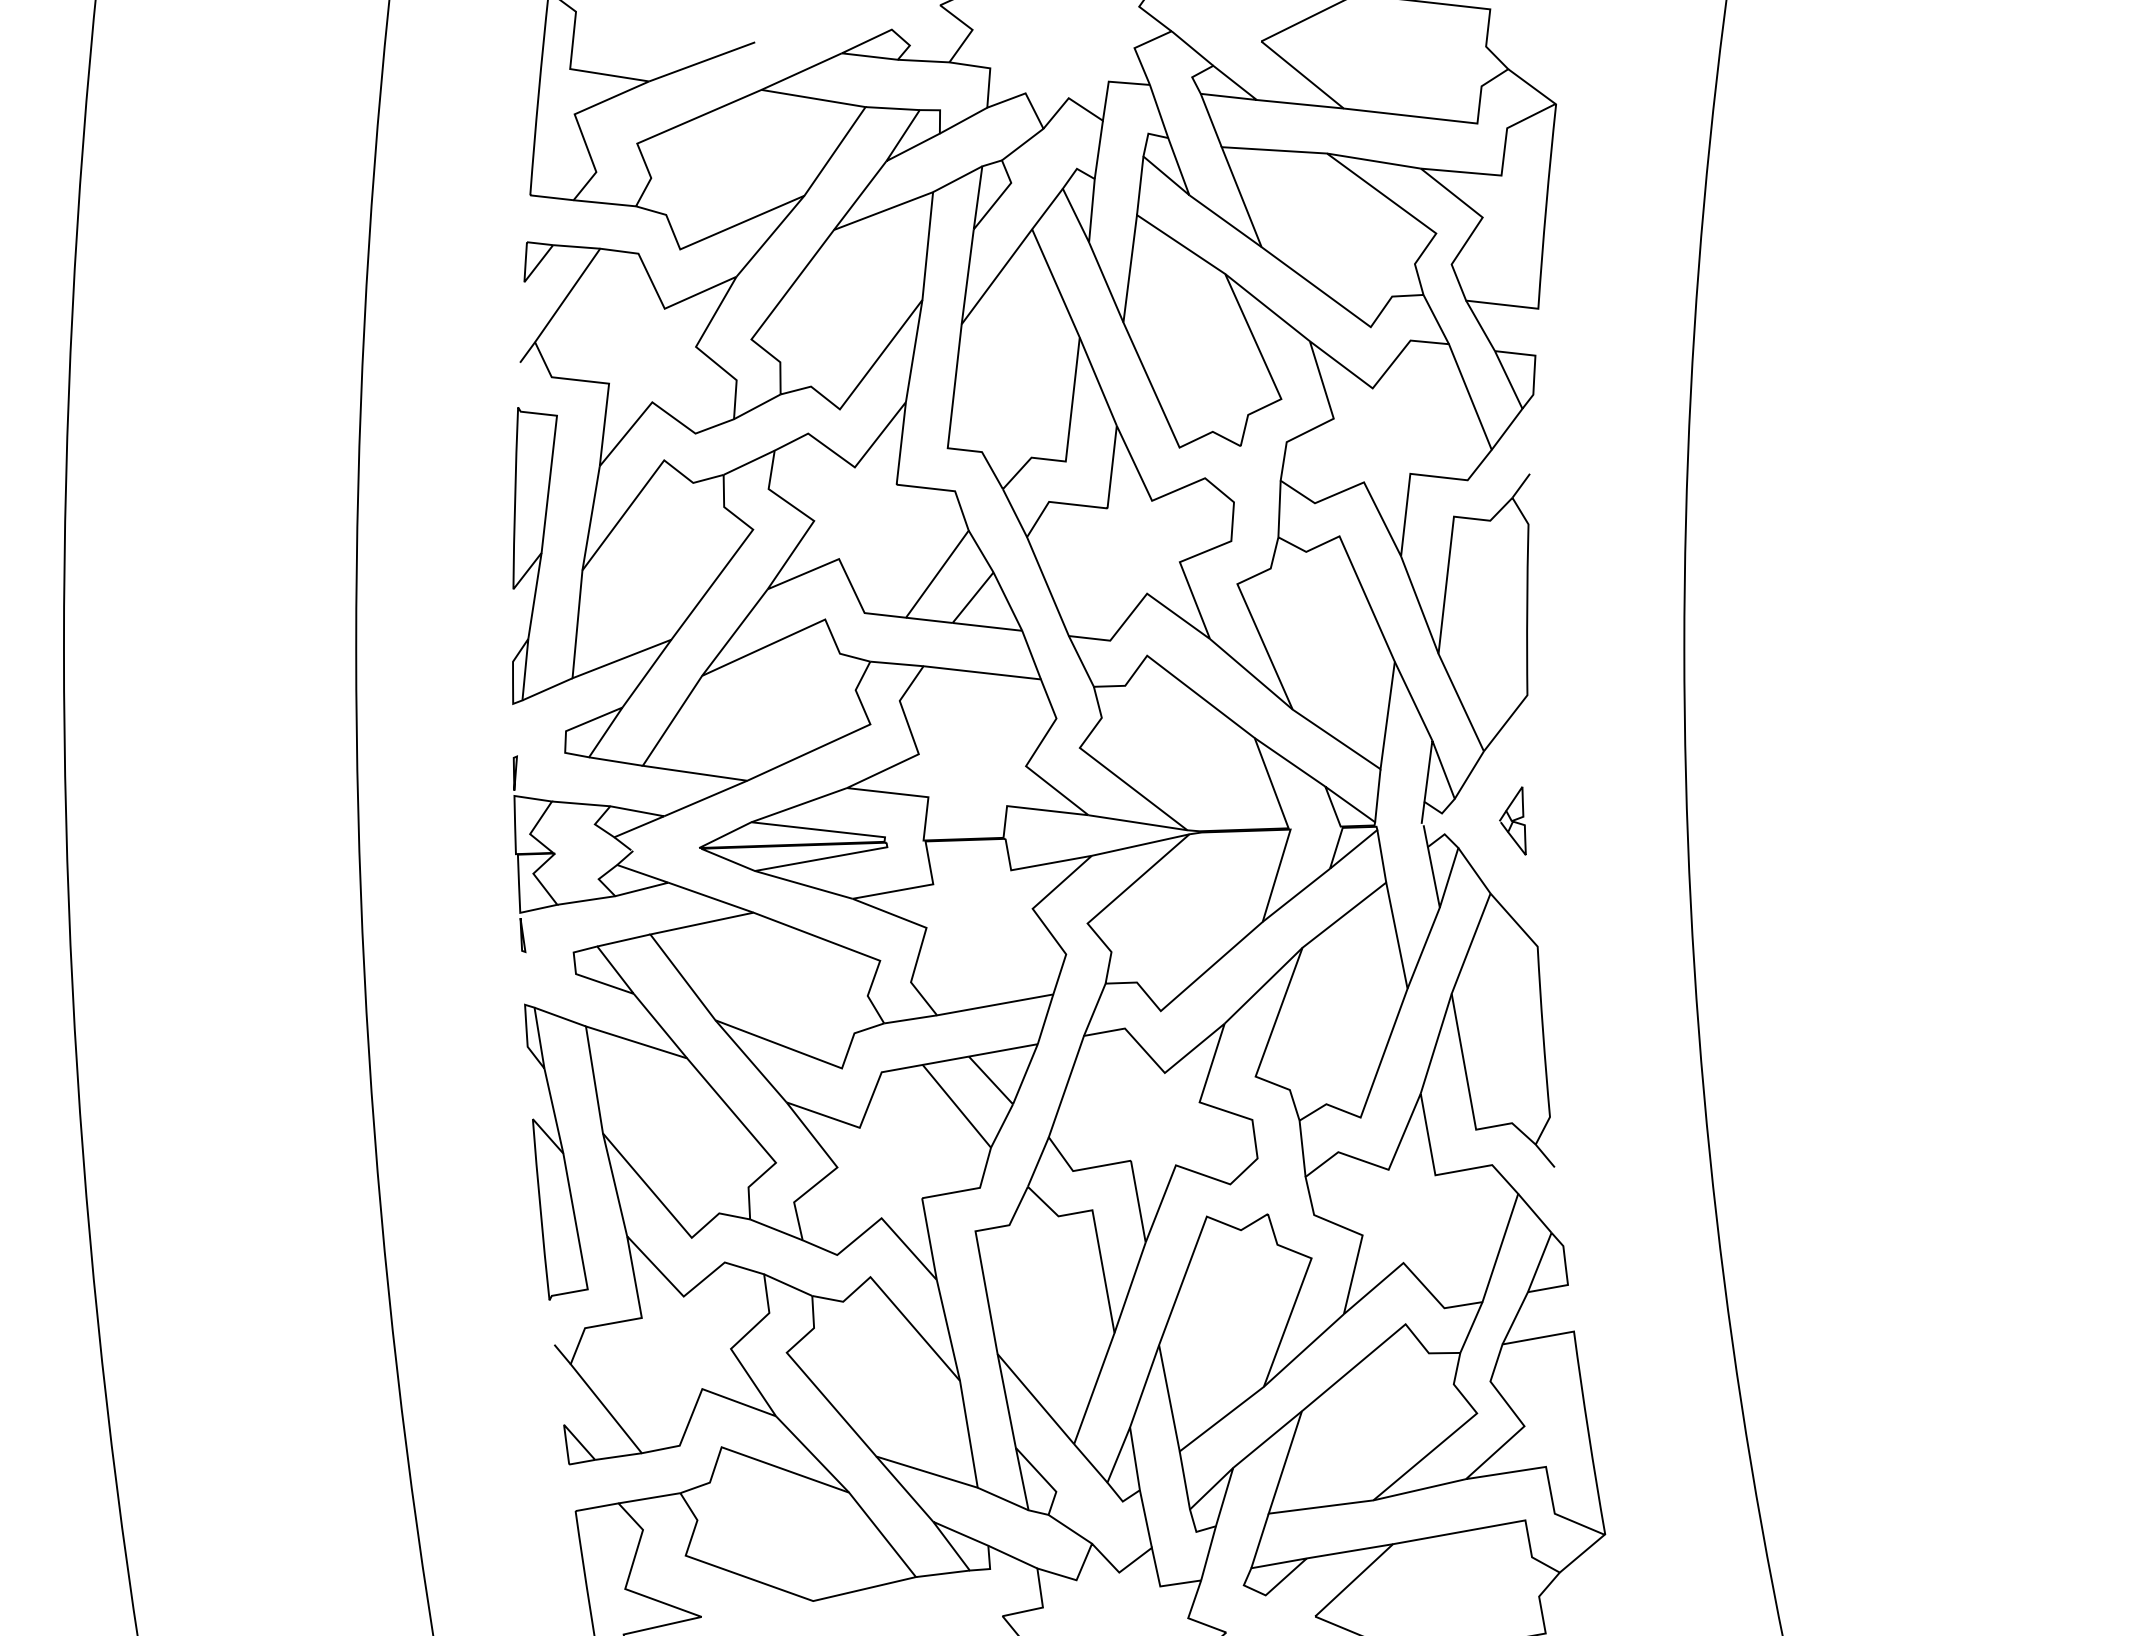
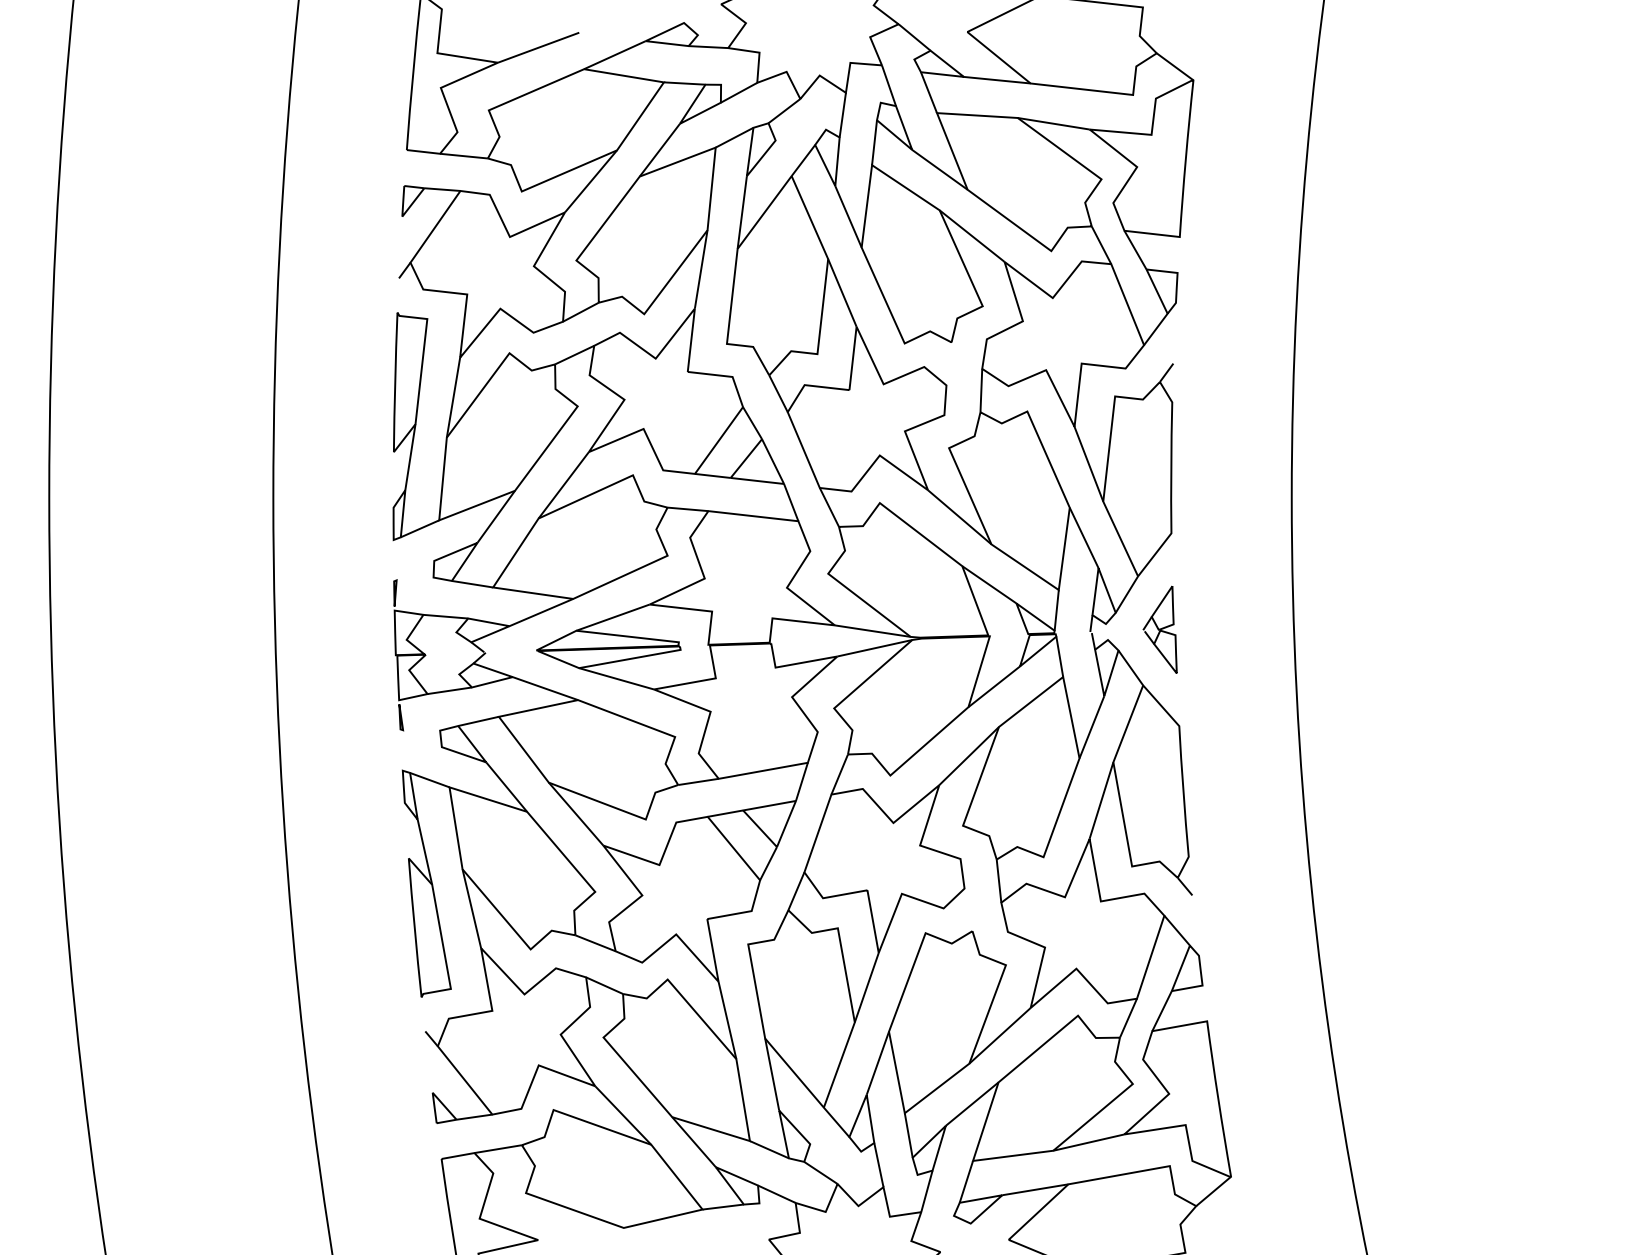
part: (1512, 820) -> (1159, 629), size x1.67

